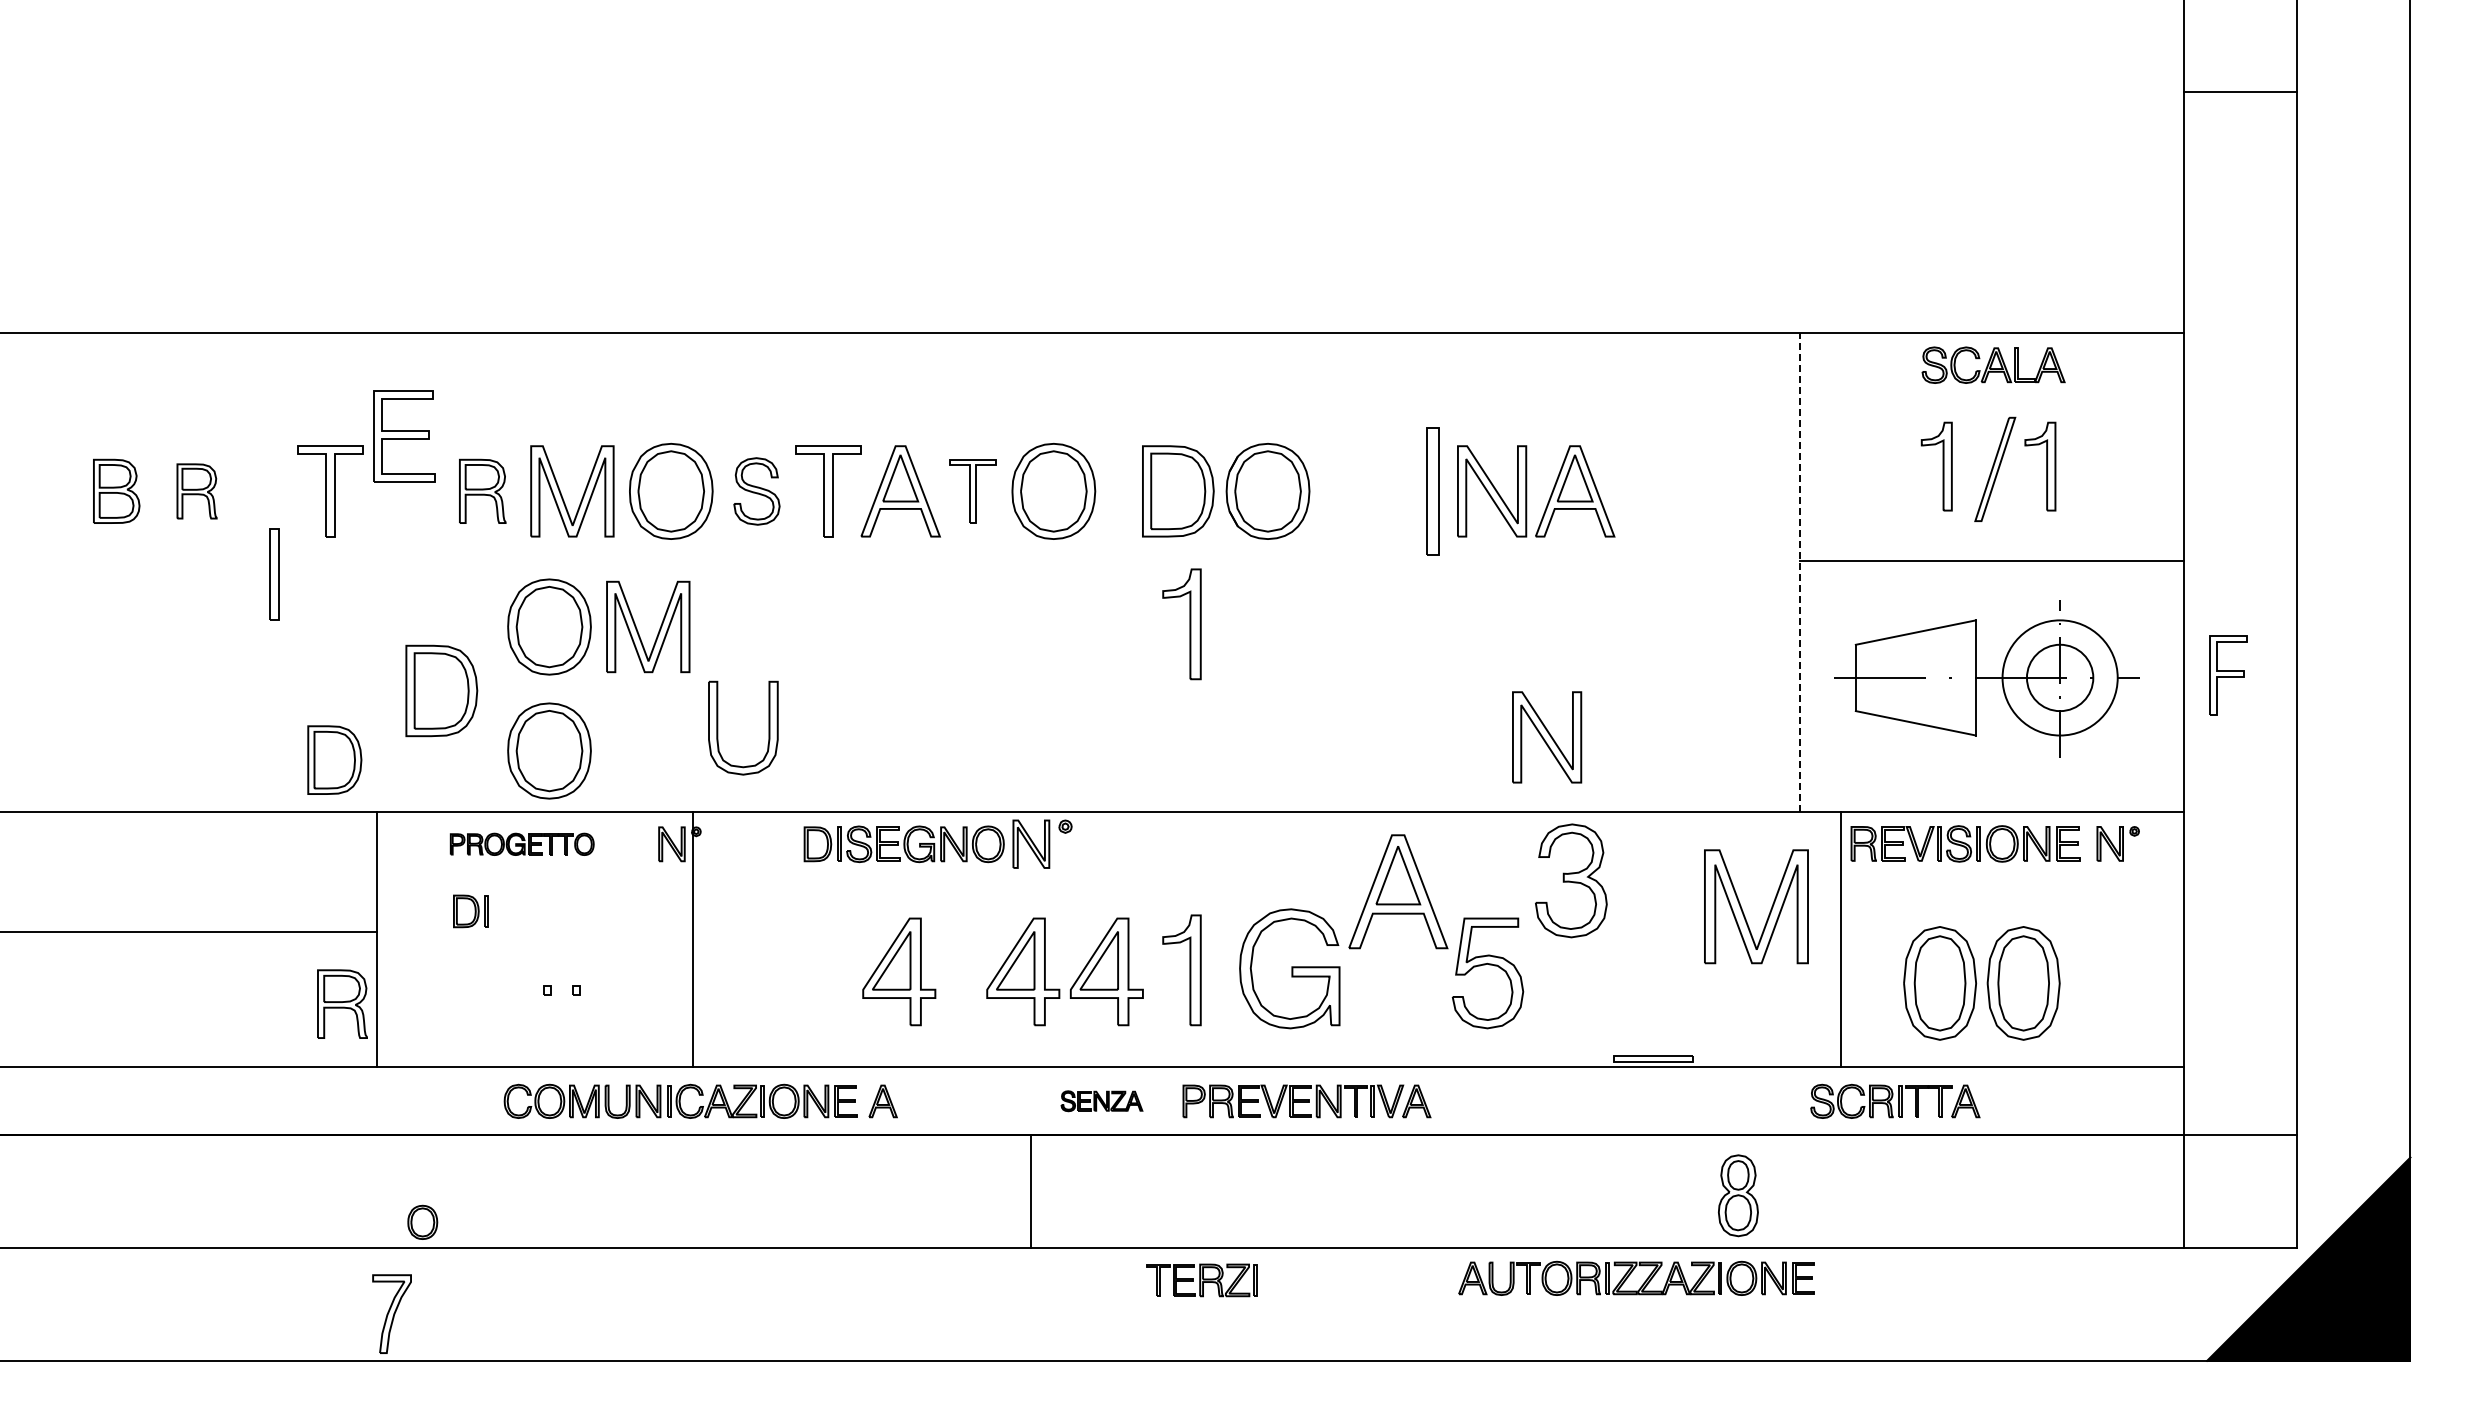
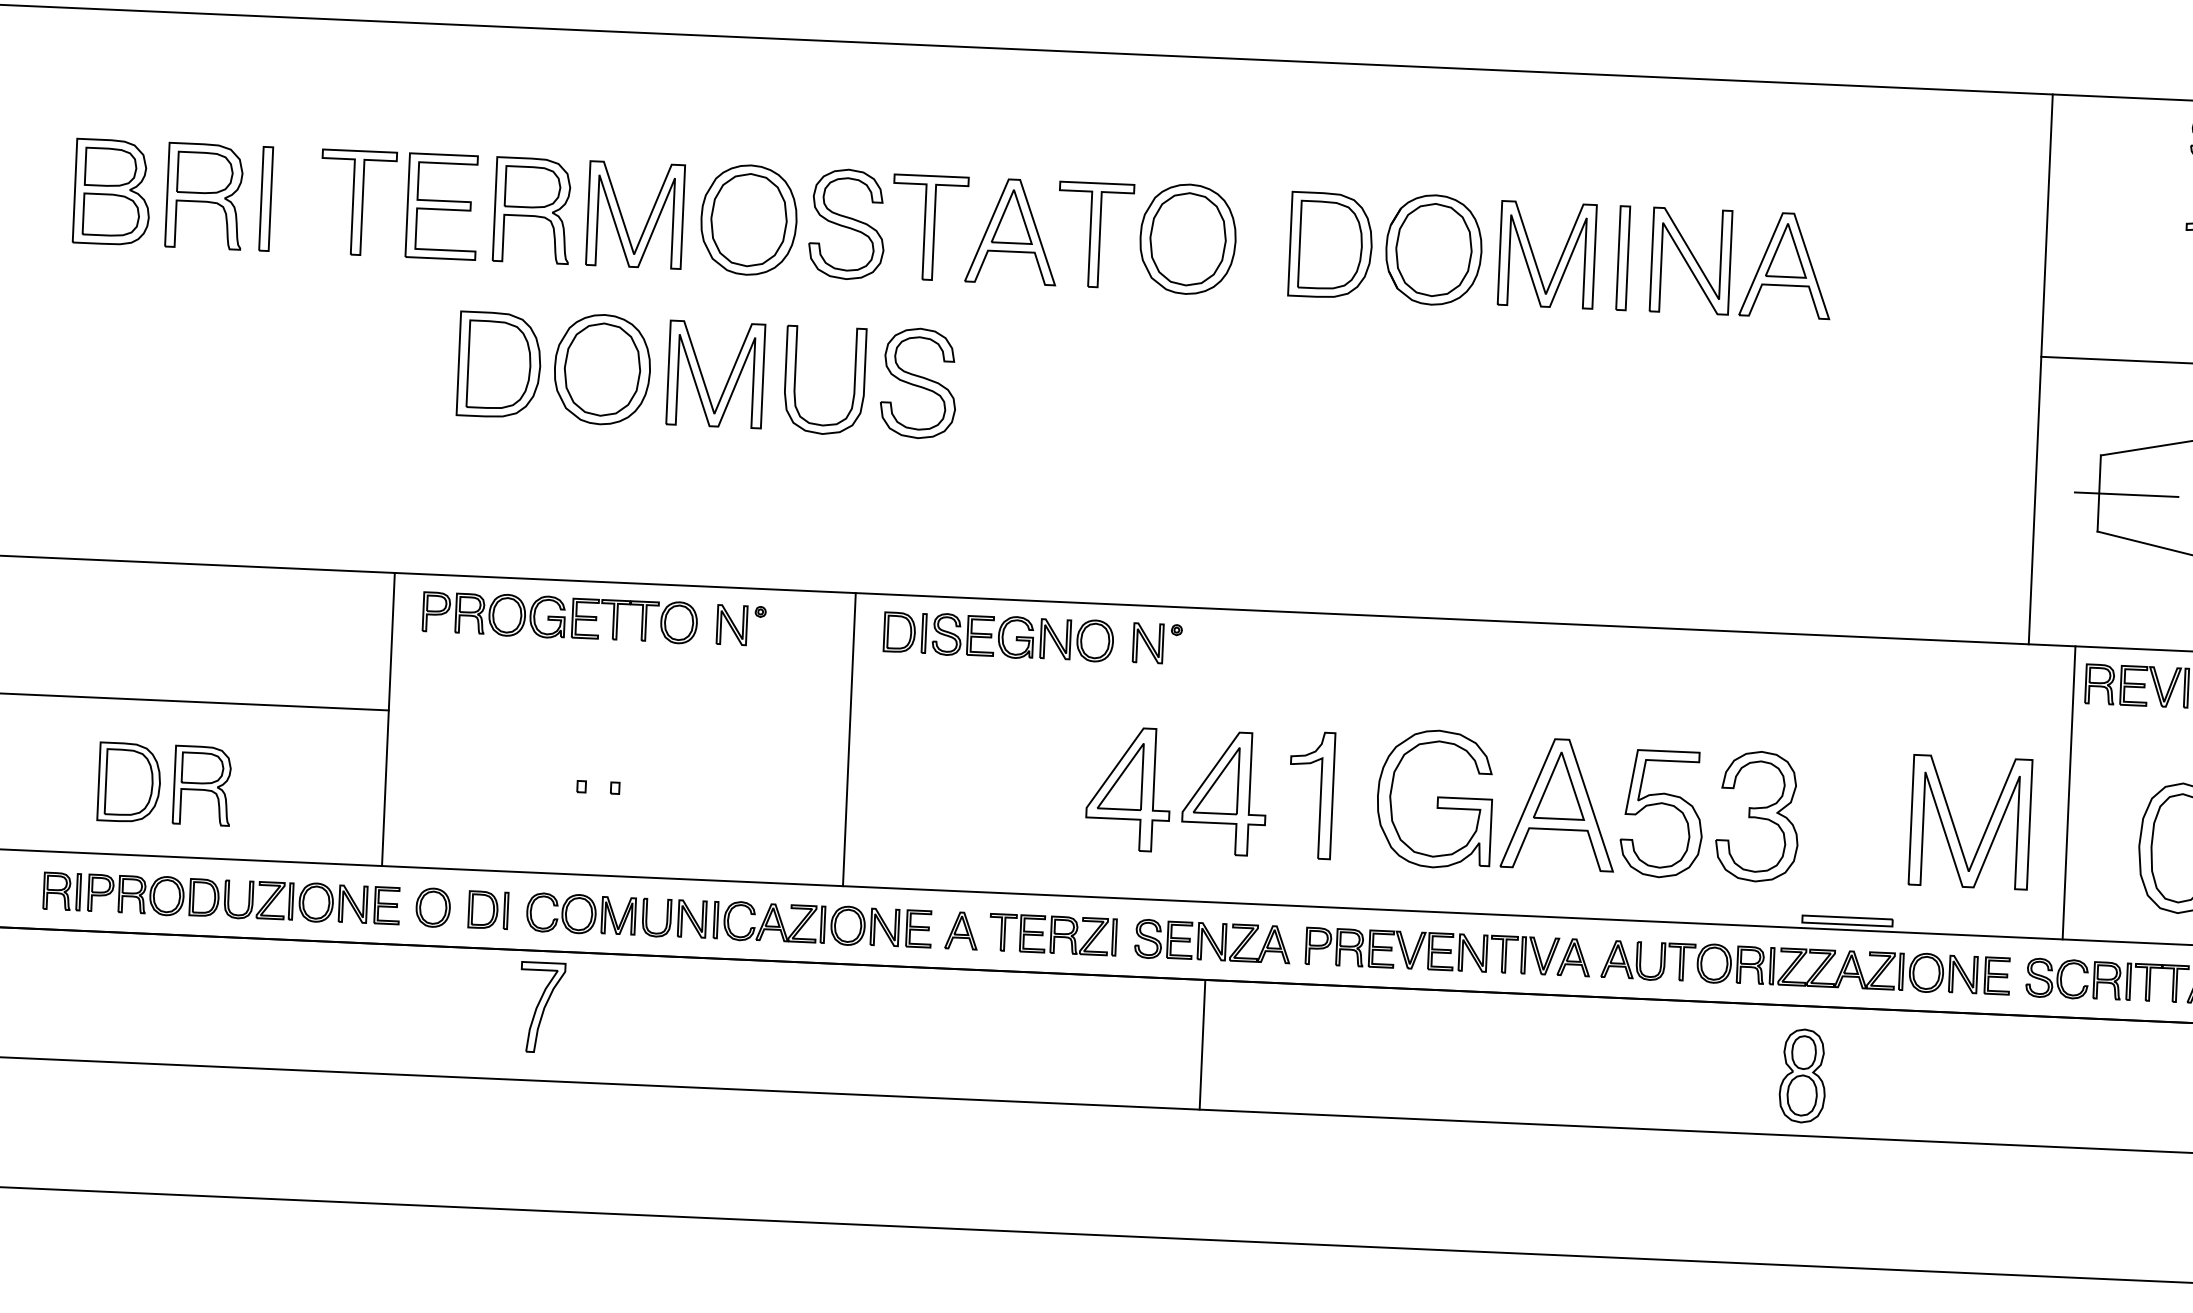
part: (404, 436) -> (442, 206), moved
part: (116, 491) -> (112, 192), size x1.43
part: (196, 491) -> (204, 196), size x1.67
part: (482, 491) -> (532, 210), size x1.43
part: (756, 491) -> (846, 224), size x1.43
part: (972, 491) -> (1094, 235), size x1.43
part: (1432, 491) -> (1622, 258), size x0.71
part: (1357, 496) -> (1536, 260), added
line: (1800, 572) -> (2040, 369), dashed -> solid
part: (274, 574) -> (266, 199), moved
part: (1189, 624) -> (1337, 398), removed
part: (825, 626) -> (919, 382), added
part: (441, 690) -> (499, 364), moved
part: (718, 727) -> (796, 378), moved
part: (1547, 737) -> (1742, 546), removed
part: (549, 750) -> (596, 511), removed
part: (334, 759) -> (129, 781), moved
part: (522, 844) -> (560, 617), size x1.67
part: (1042, 844) -> (1157, 643), size x0.71
part: (1571, 880) -> (1758, 816), moved
part: (1398, 891) -> (1559, 804), moved
part: (470, 911) -> (488, 910), moved
part: (1744, 913) -> (1956, 829), moved
line: (693, 939) -> (849, 739), moved
part: (899, 971) -> (986, 782), removed
part: (342, 1003) -> (202, 785), moved
part: (237, 1100) -> (220, 897), added
part: (1101, 1100) -> (1212, 940), size x1.67
line: (1030, 1190) -> (1202, 1043), moved
part: (1738, 1195) -> (1803, 1075), moved
part: (422, 1221) -> (432, 906), moved
part: (1632, 1272) -> (1801, 960), moved
part: (1201, 1280) -> (1052, 934), moved
part: (391, 1313) -> (541, 1006), moved

